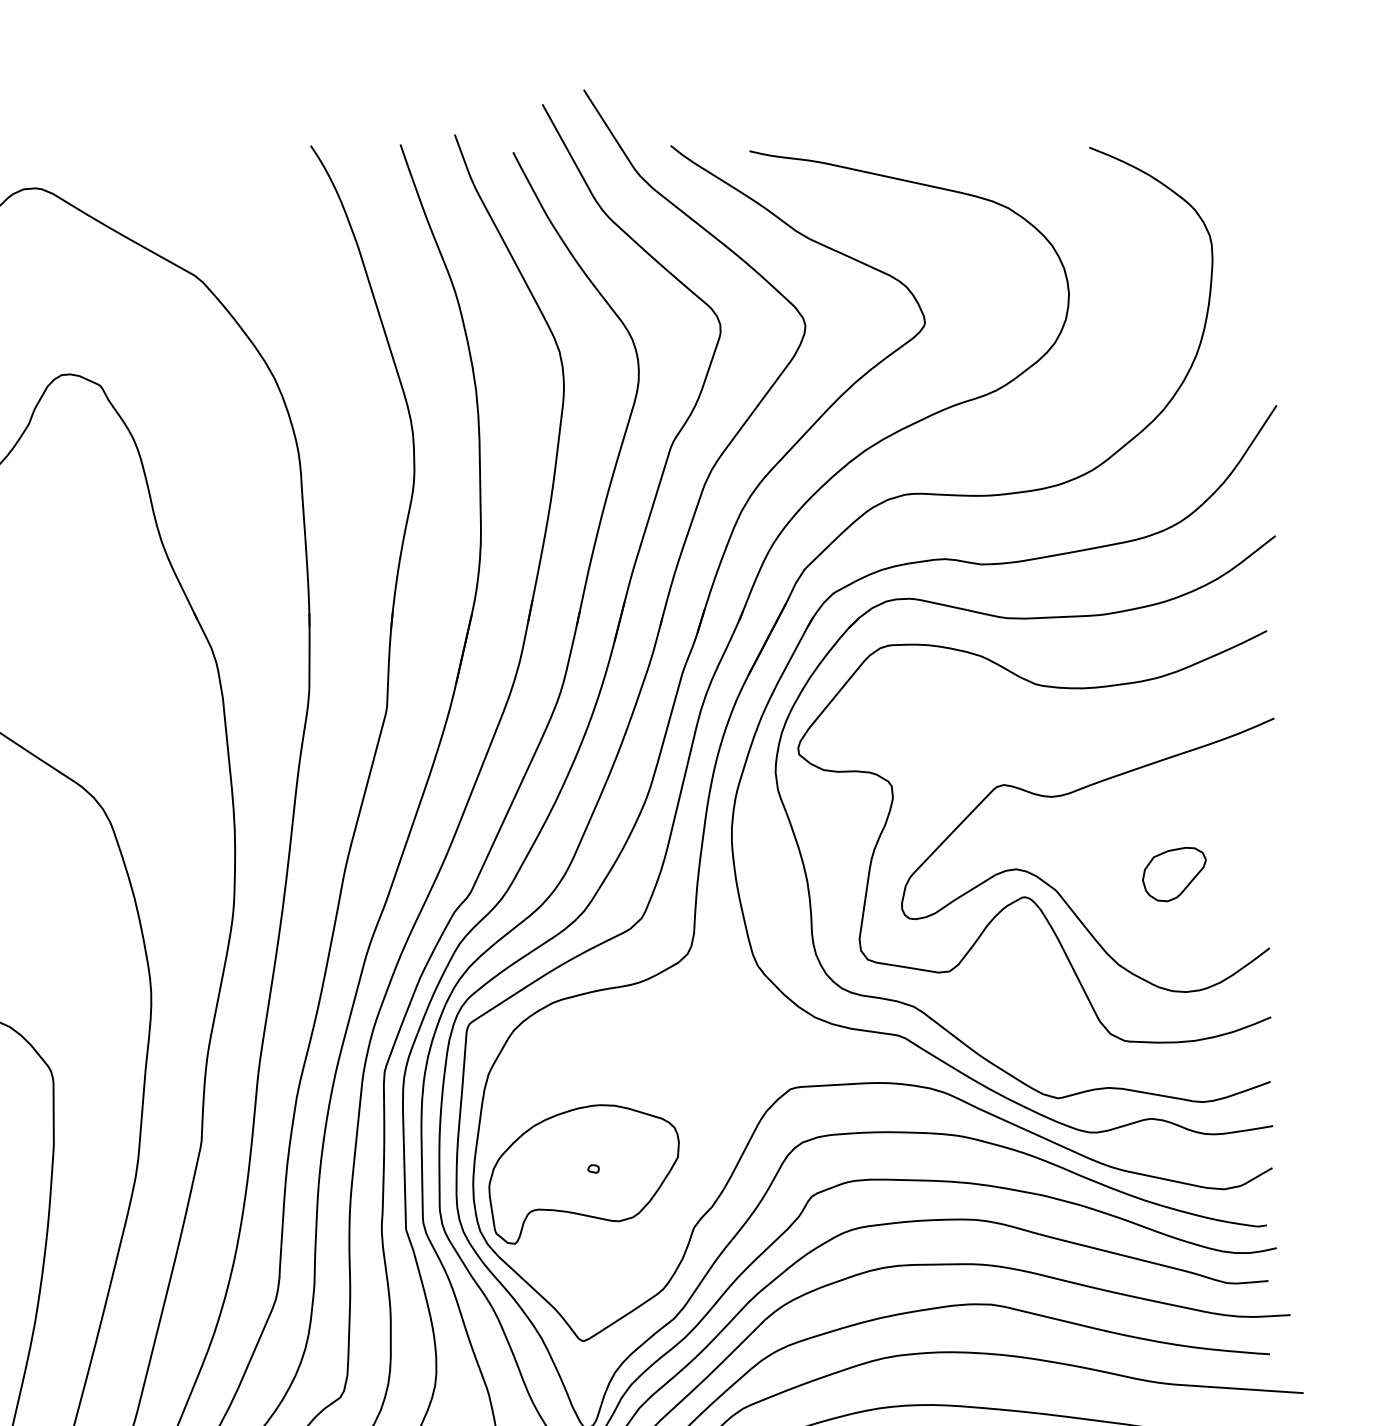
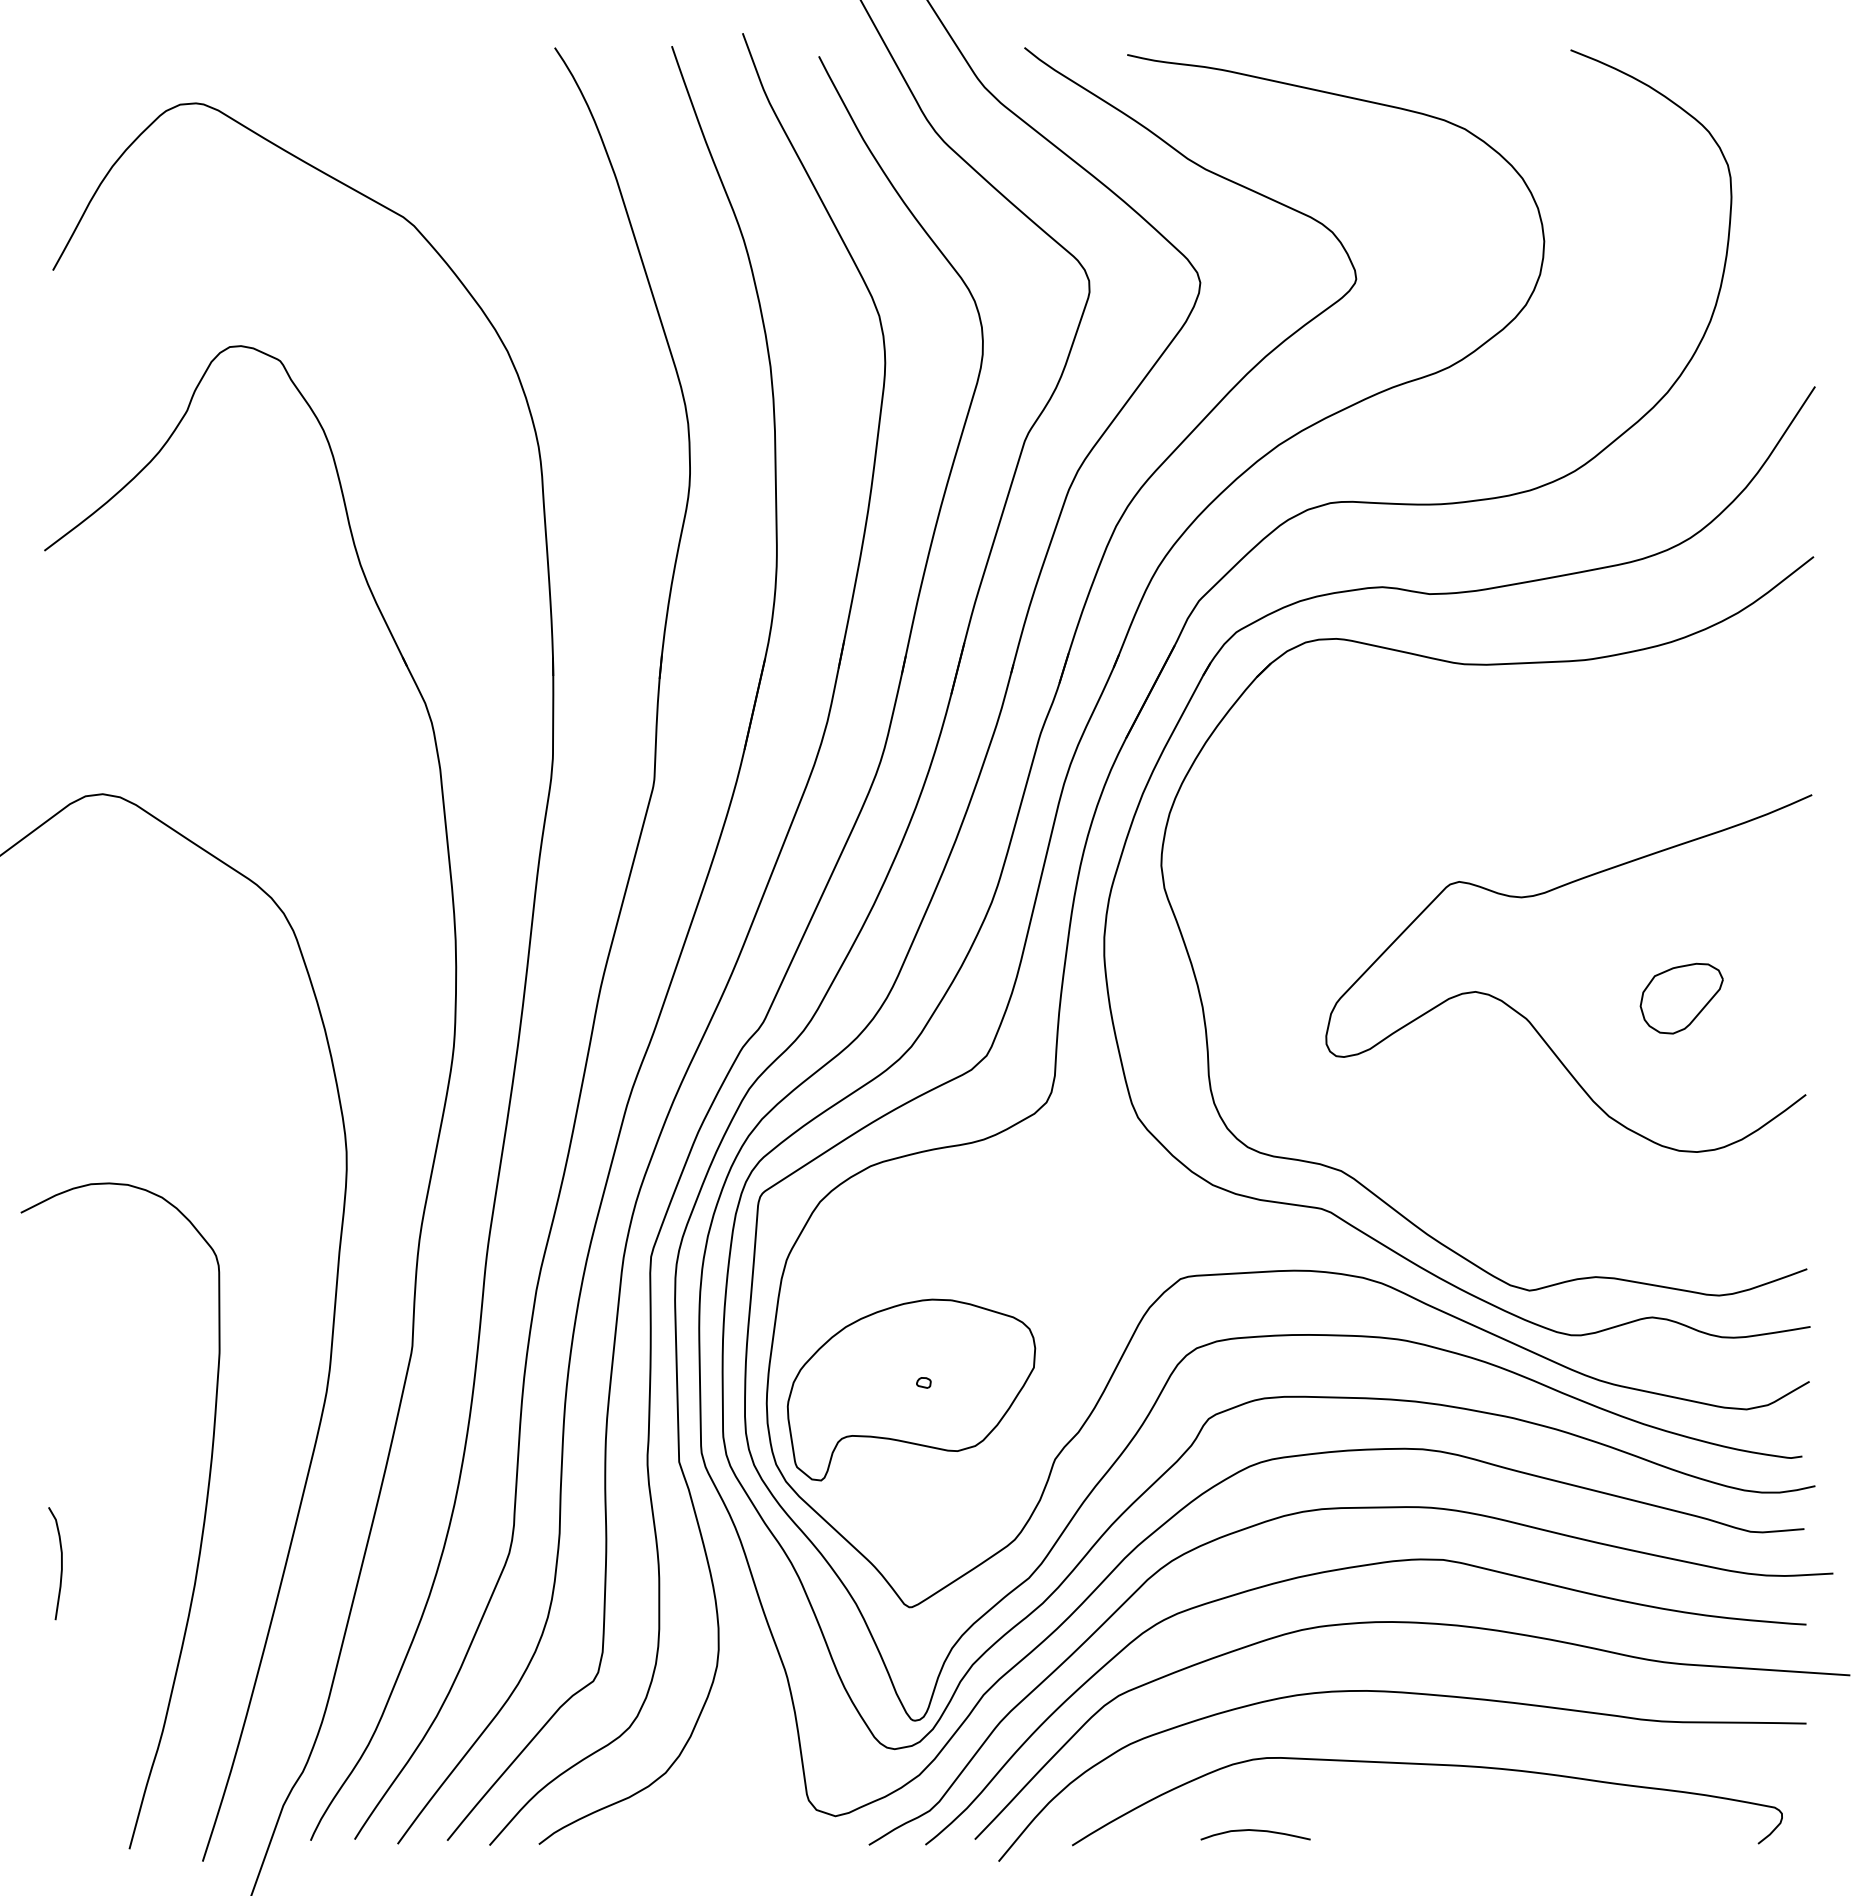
curve: (1026, 896) -> (1488, 1027), removed

